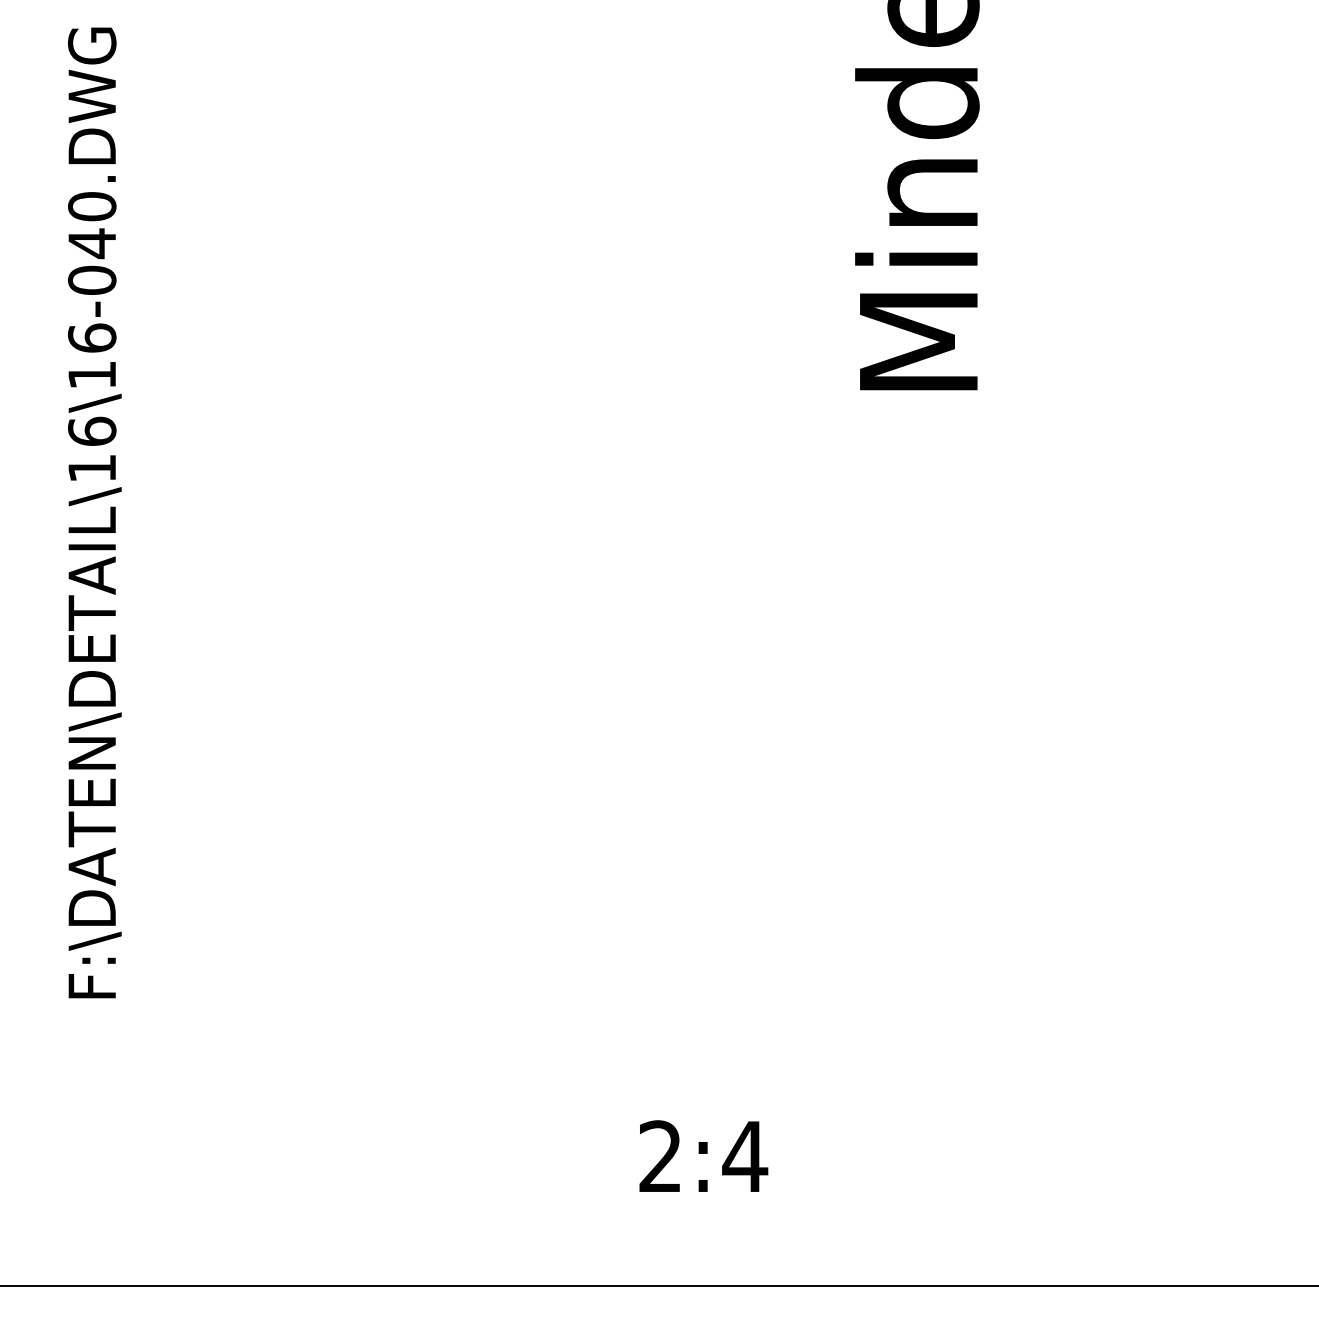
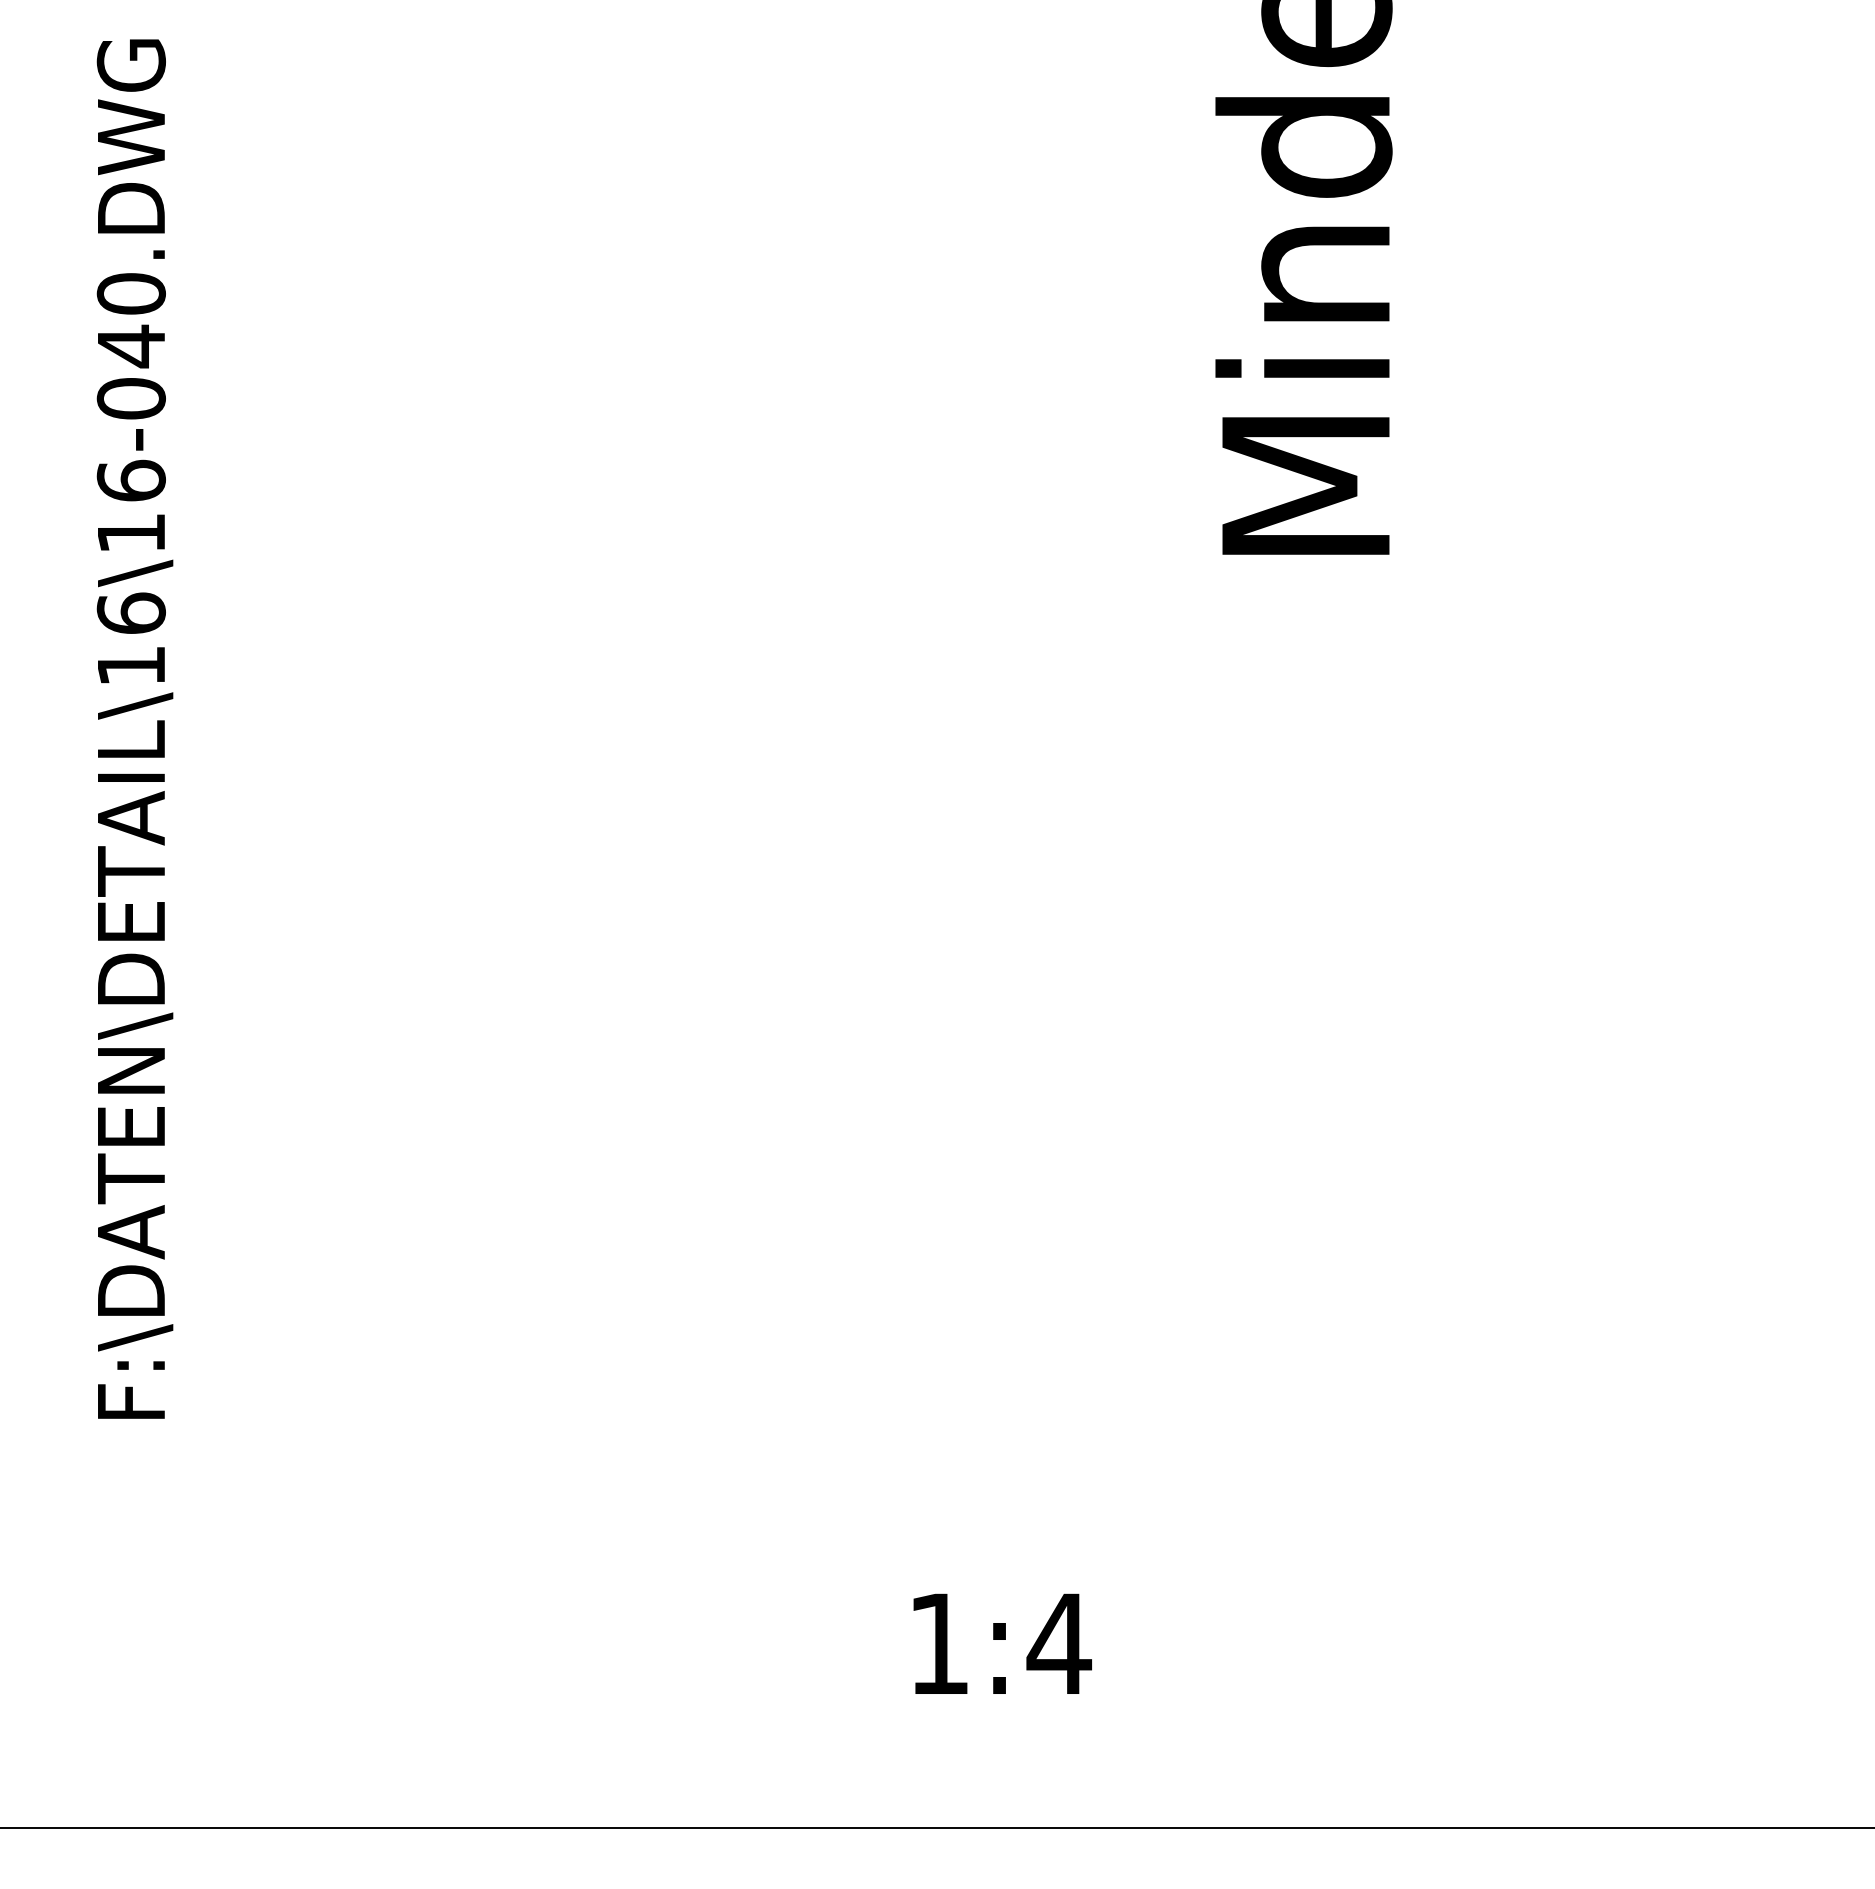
text: (660, 1155) -> (938, 1642), 2:4 -> 1:4

